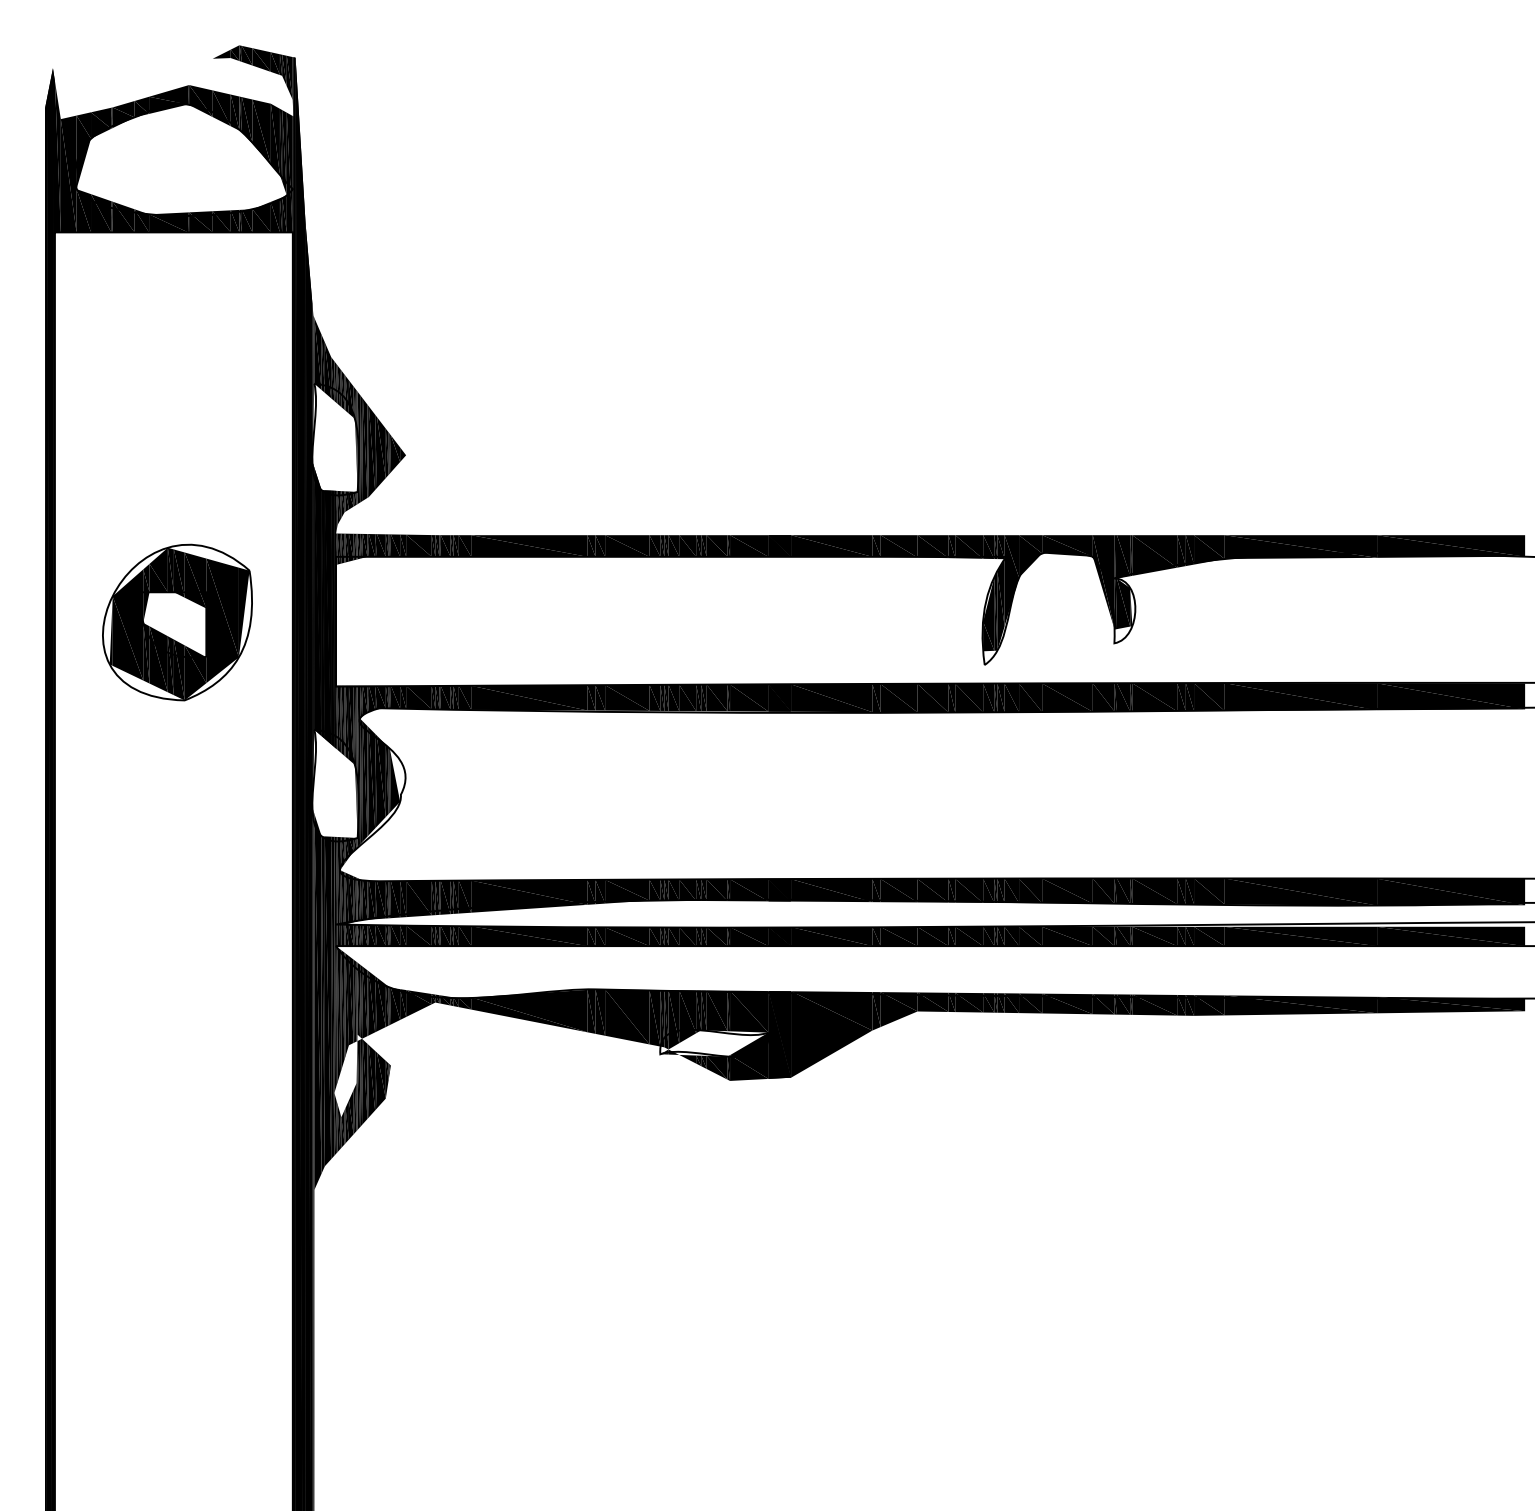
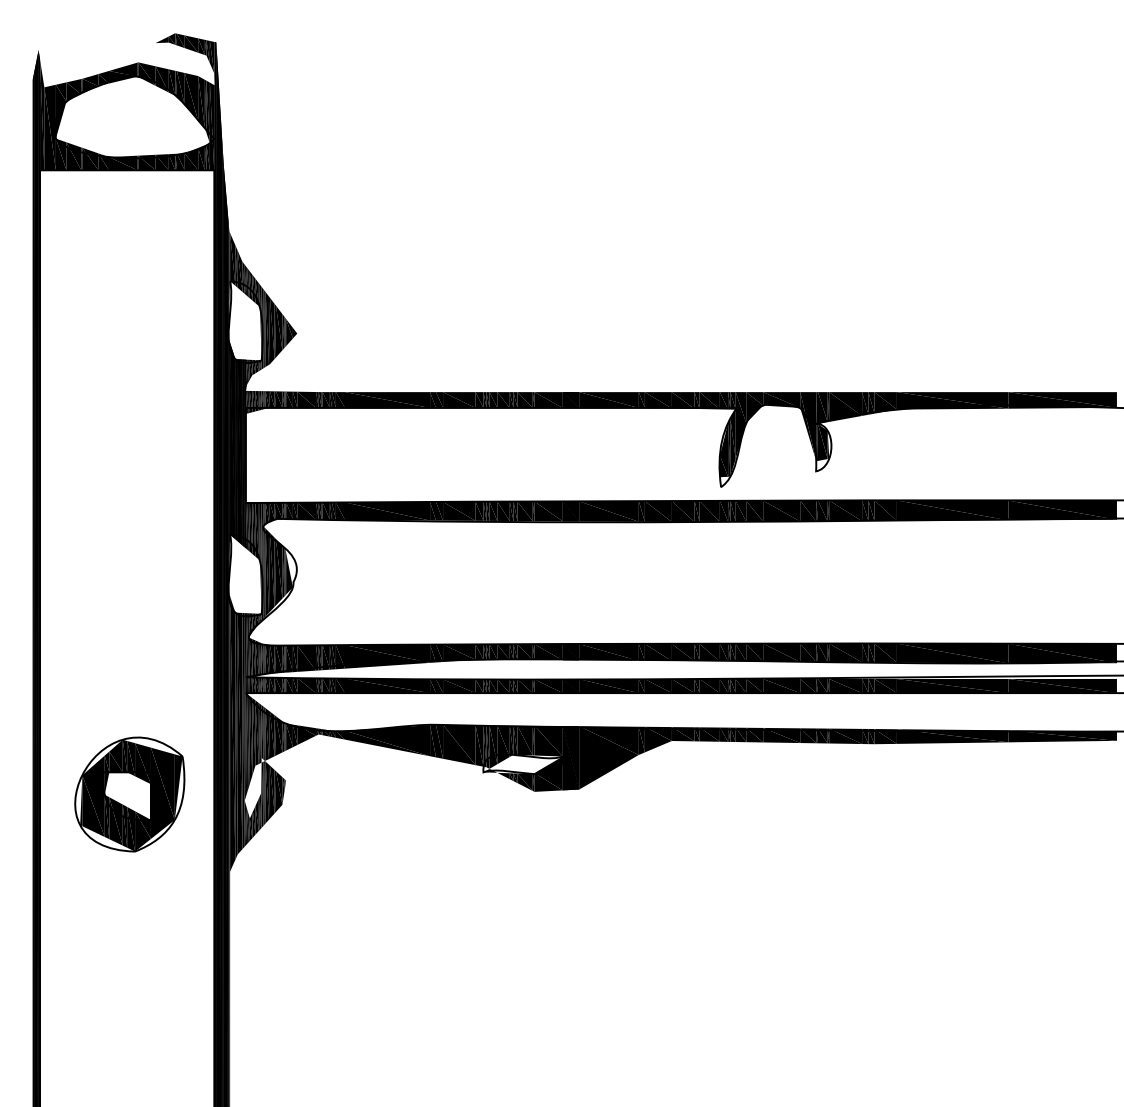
part: (177, 622) -> (129, 794), moved

